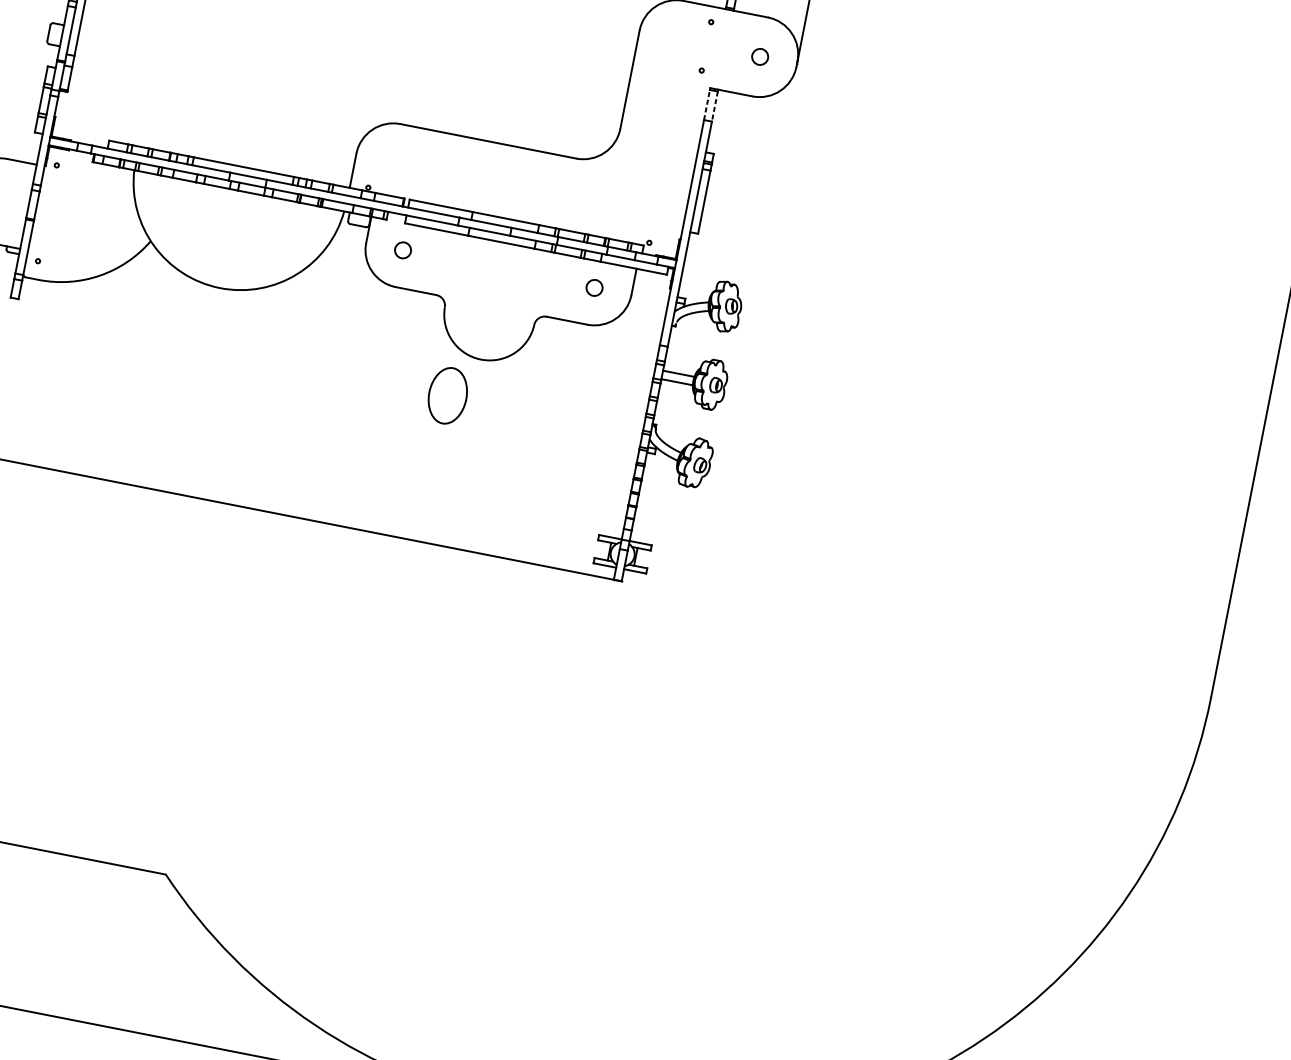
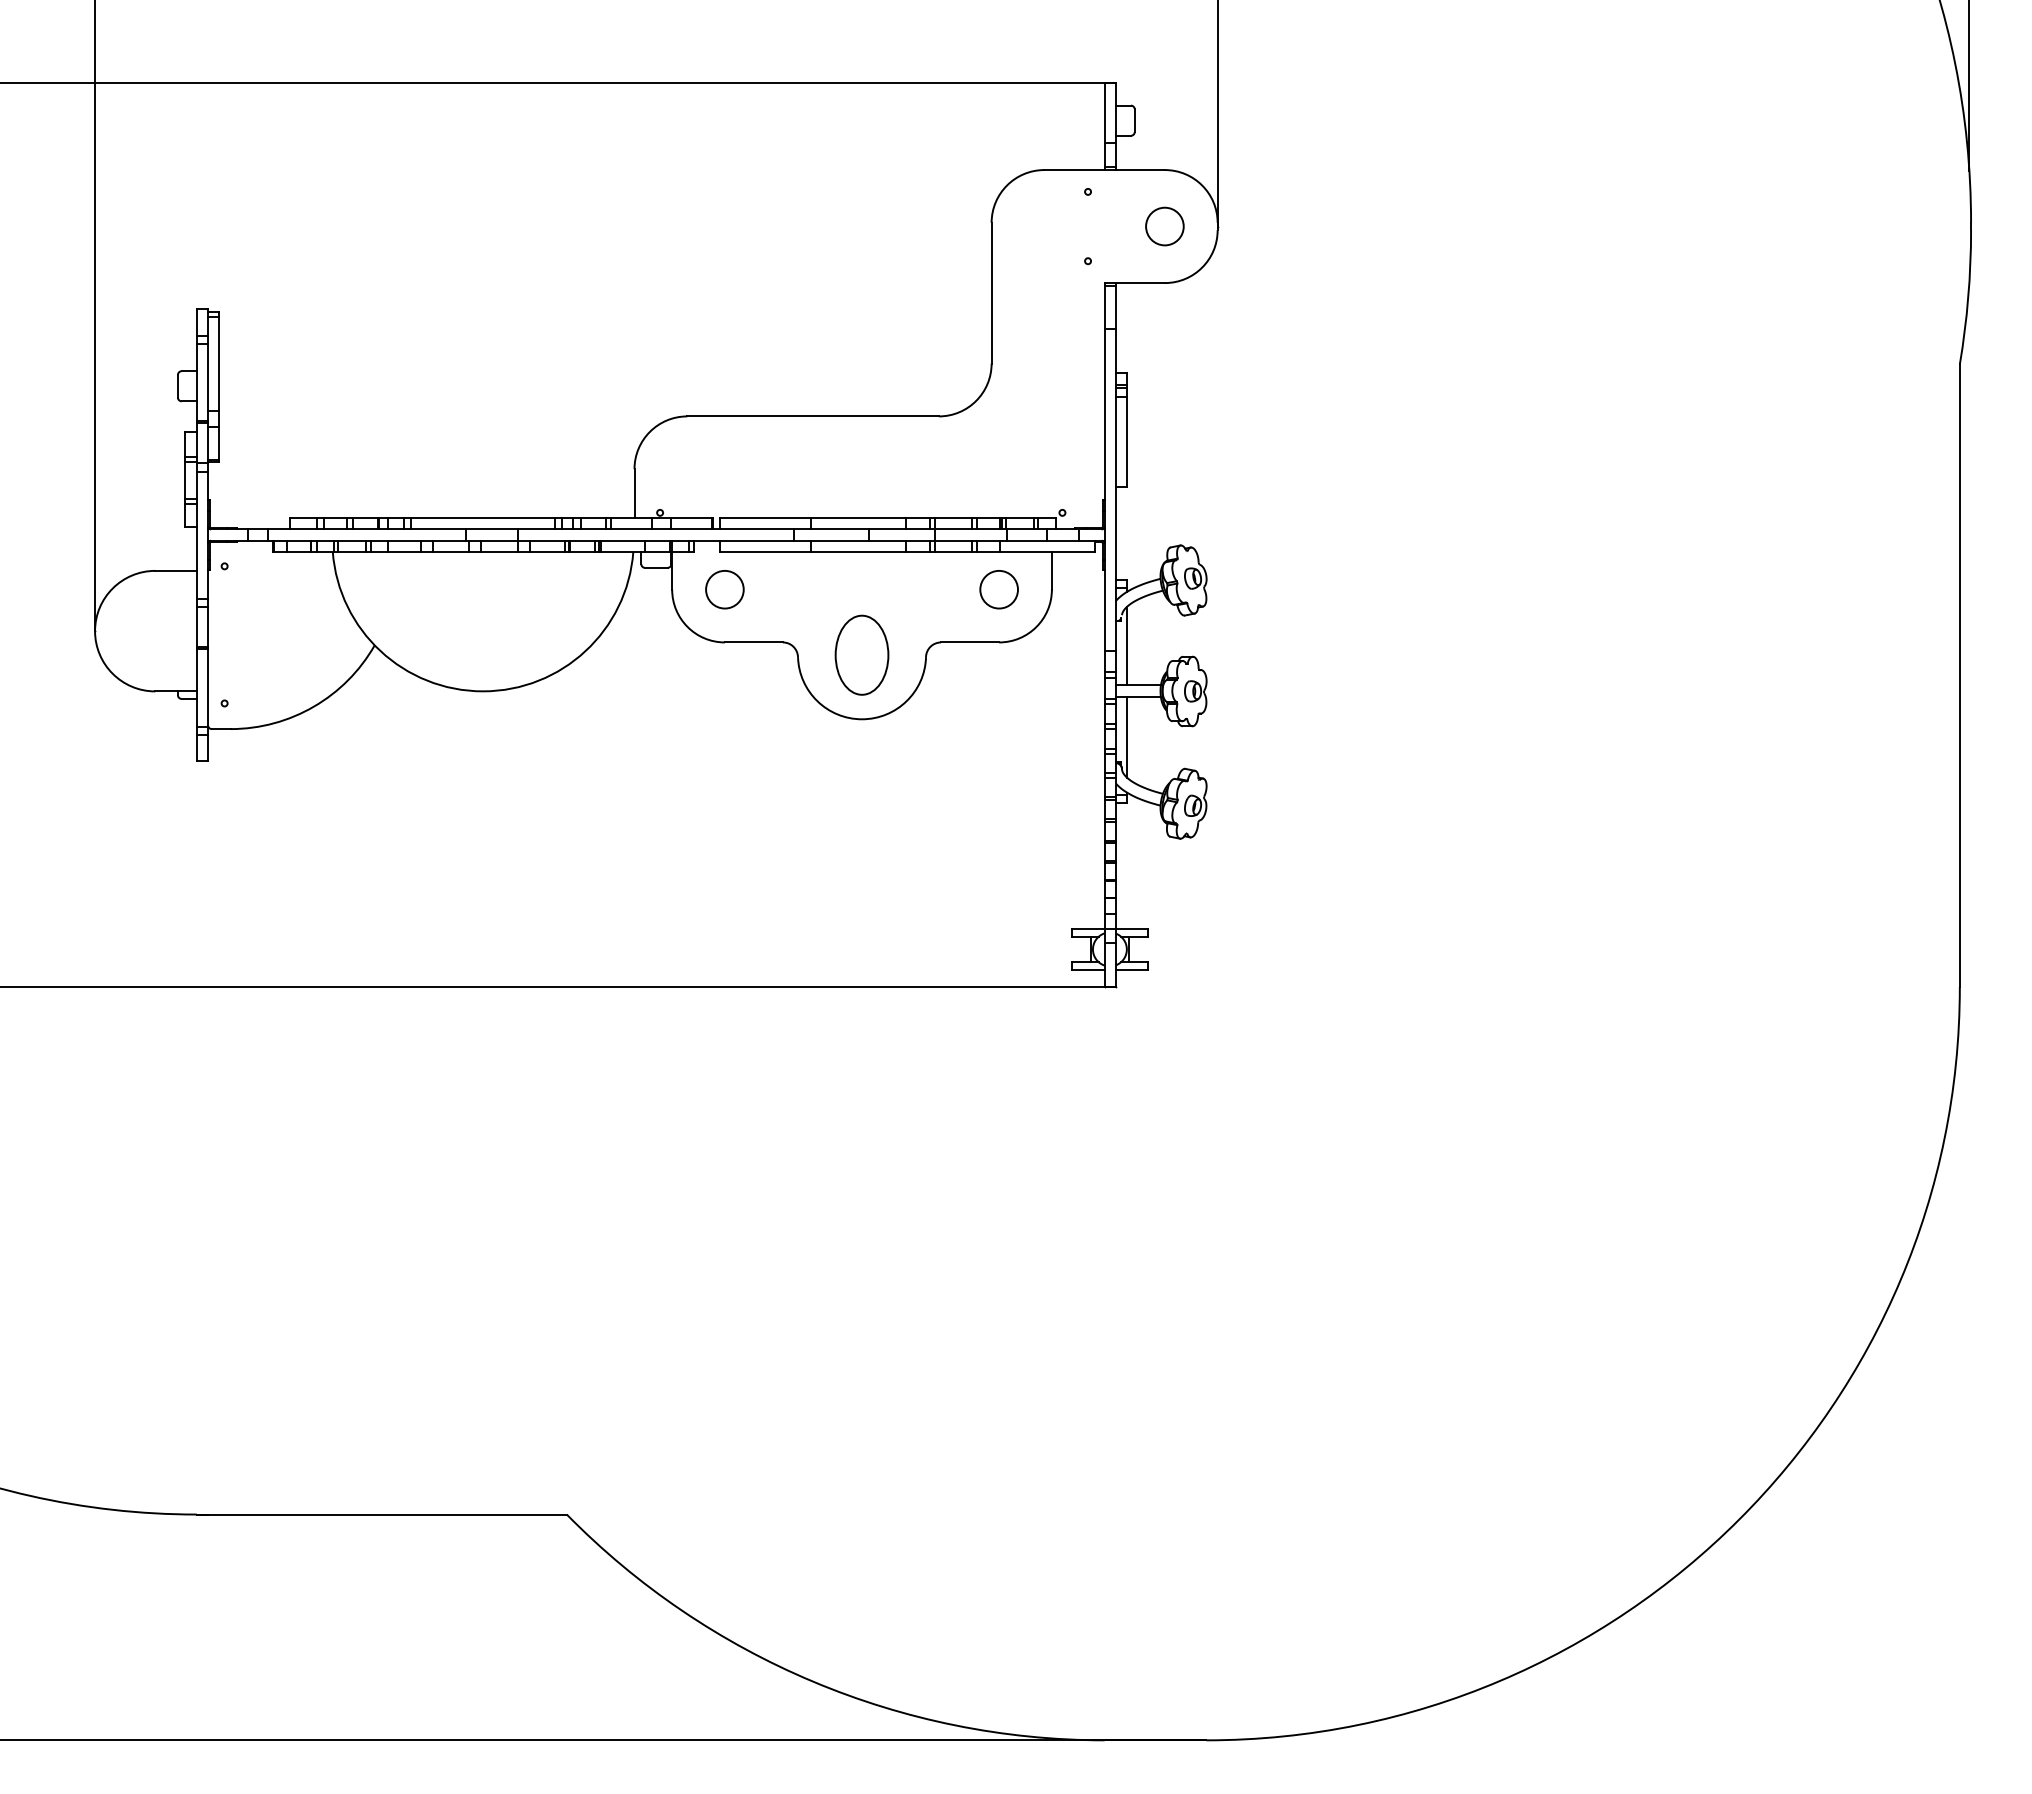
circle: (759, 56) -> (1164, 226), size x1.67
line: (706, 105) -> (1104, 307), dashed -> solid
line: (714, 106) -> (1115, 307), dashed -> solid
circle: (402, 250) -> (724, 589), size x1.67
circle: (594, 287) -> (998, 589), size x1.67
line: (676, 344) -> (1127, 645), added
part: (447, 395) -> (861, 654), moved
line: (664, 408) -> (1127, 737), added

